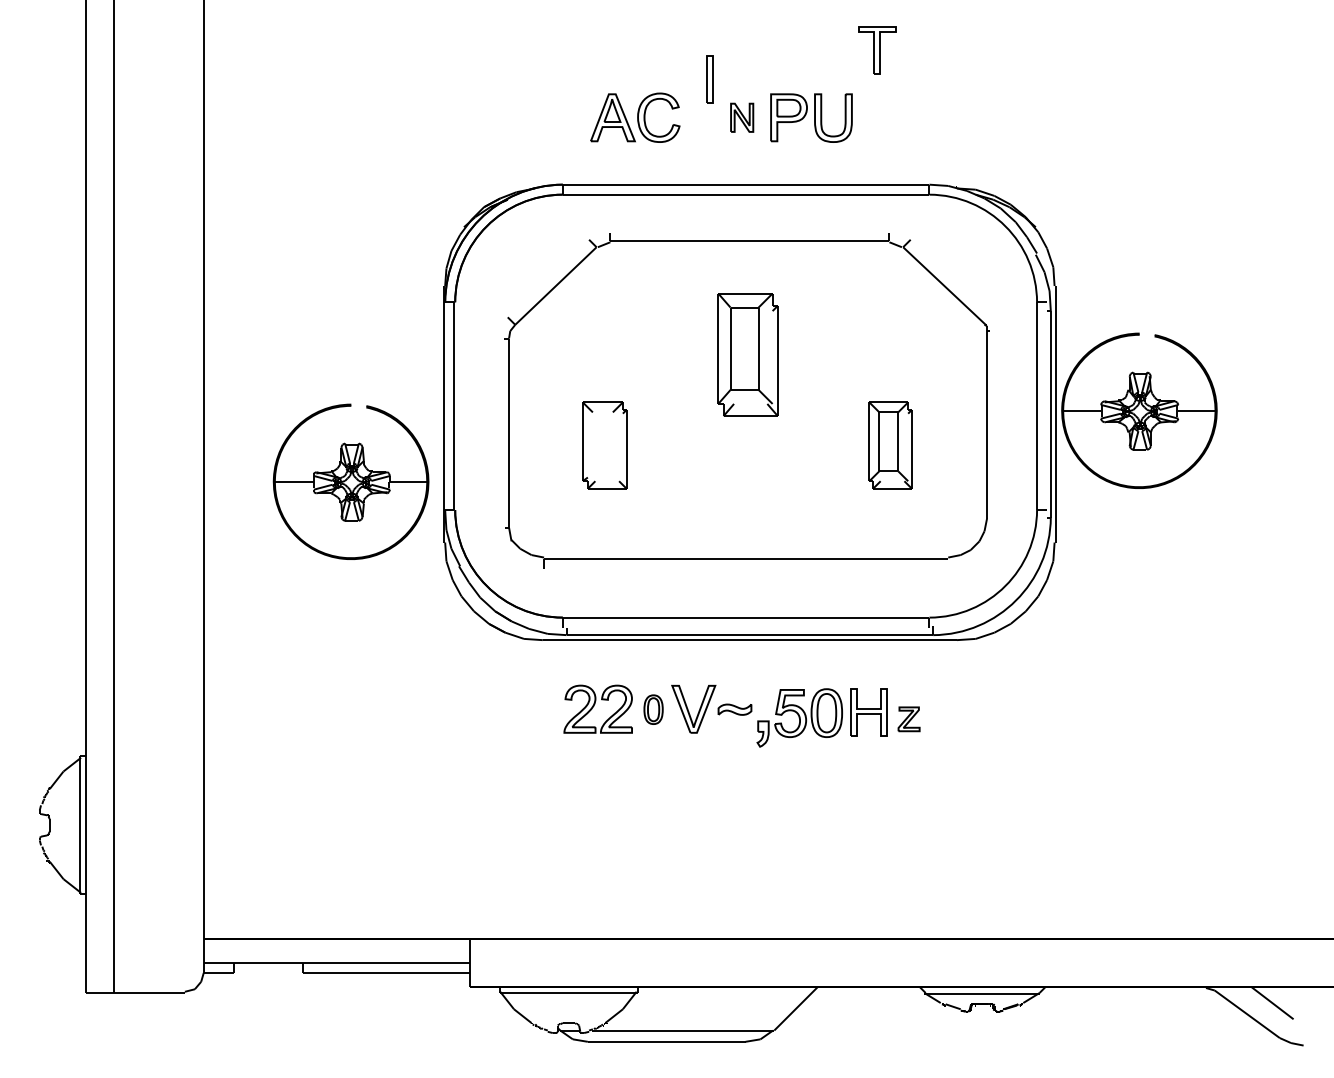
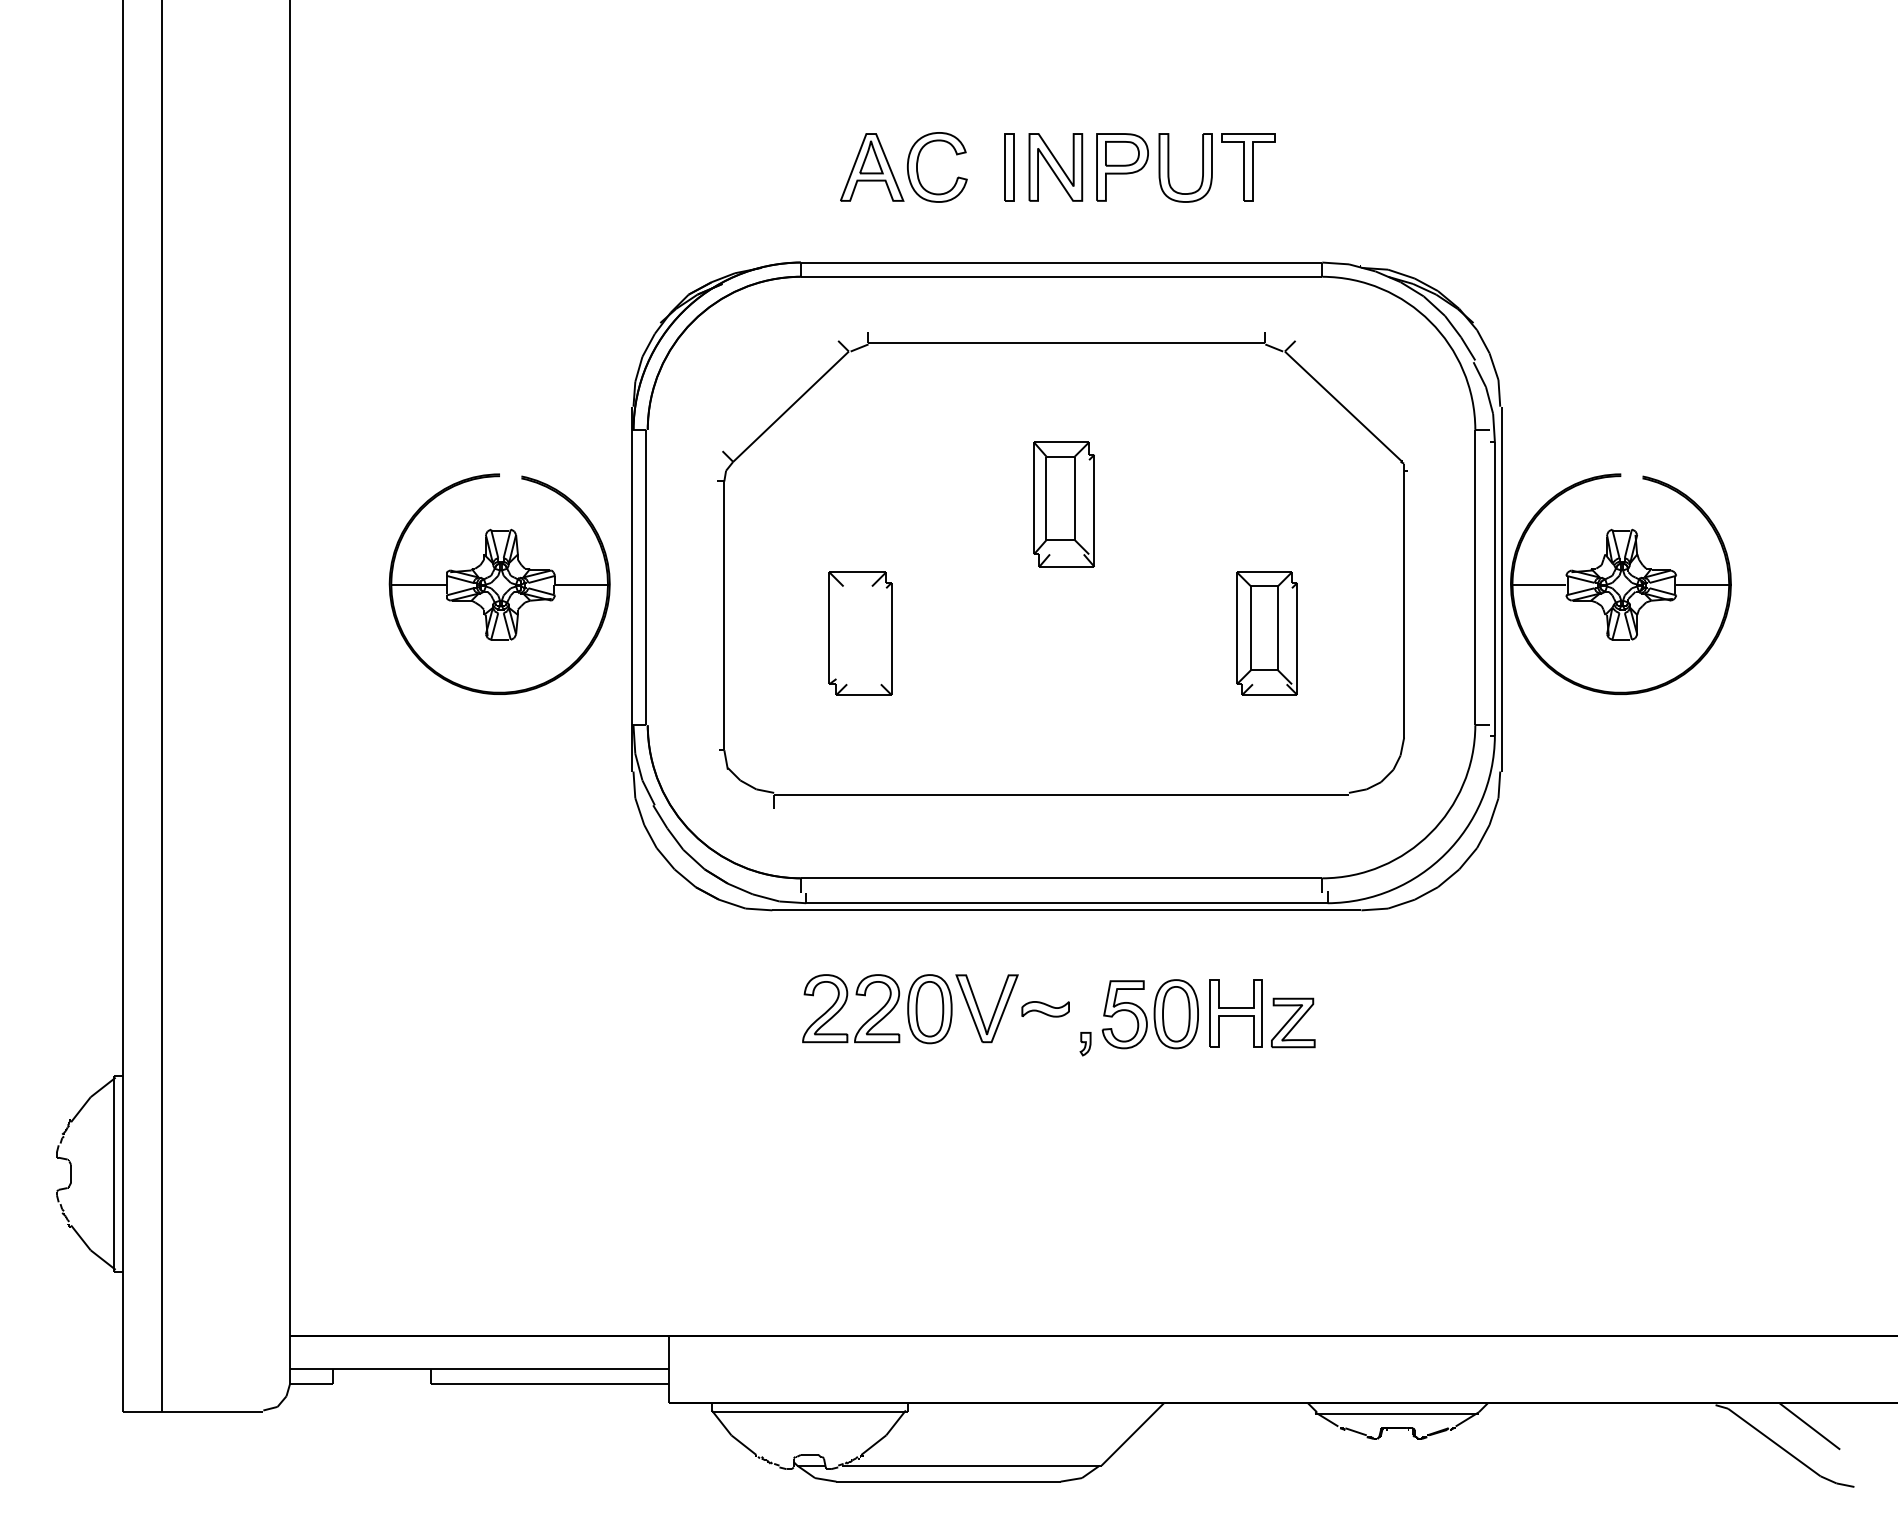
part: (877, 50) -> (1248, 167), moved
part: (709, 79) -> (1009, 167), moved
part: (741, 117) -> (1055, 167), size x1.67
part: (747, 354) -> (1063, 504), size x0.71
part: (350, 481) -> (499, 583), moved
part: (653, 709) -> (929, 1009), size x1.67
part: (909, 718) -> (1293, 1022), size x1.43
part: (762, 734) -> (1085, 1044), size x0.62

